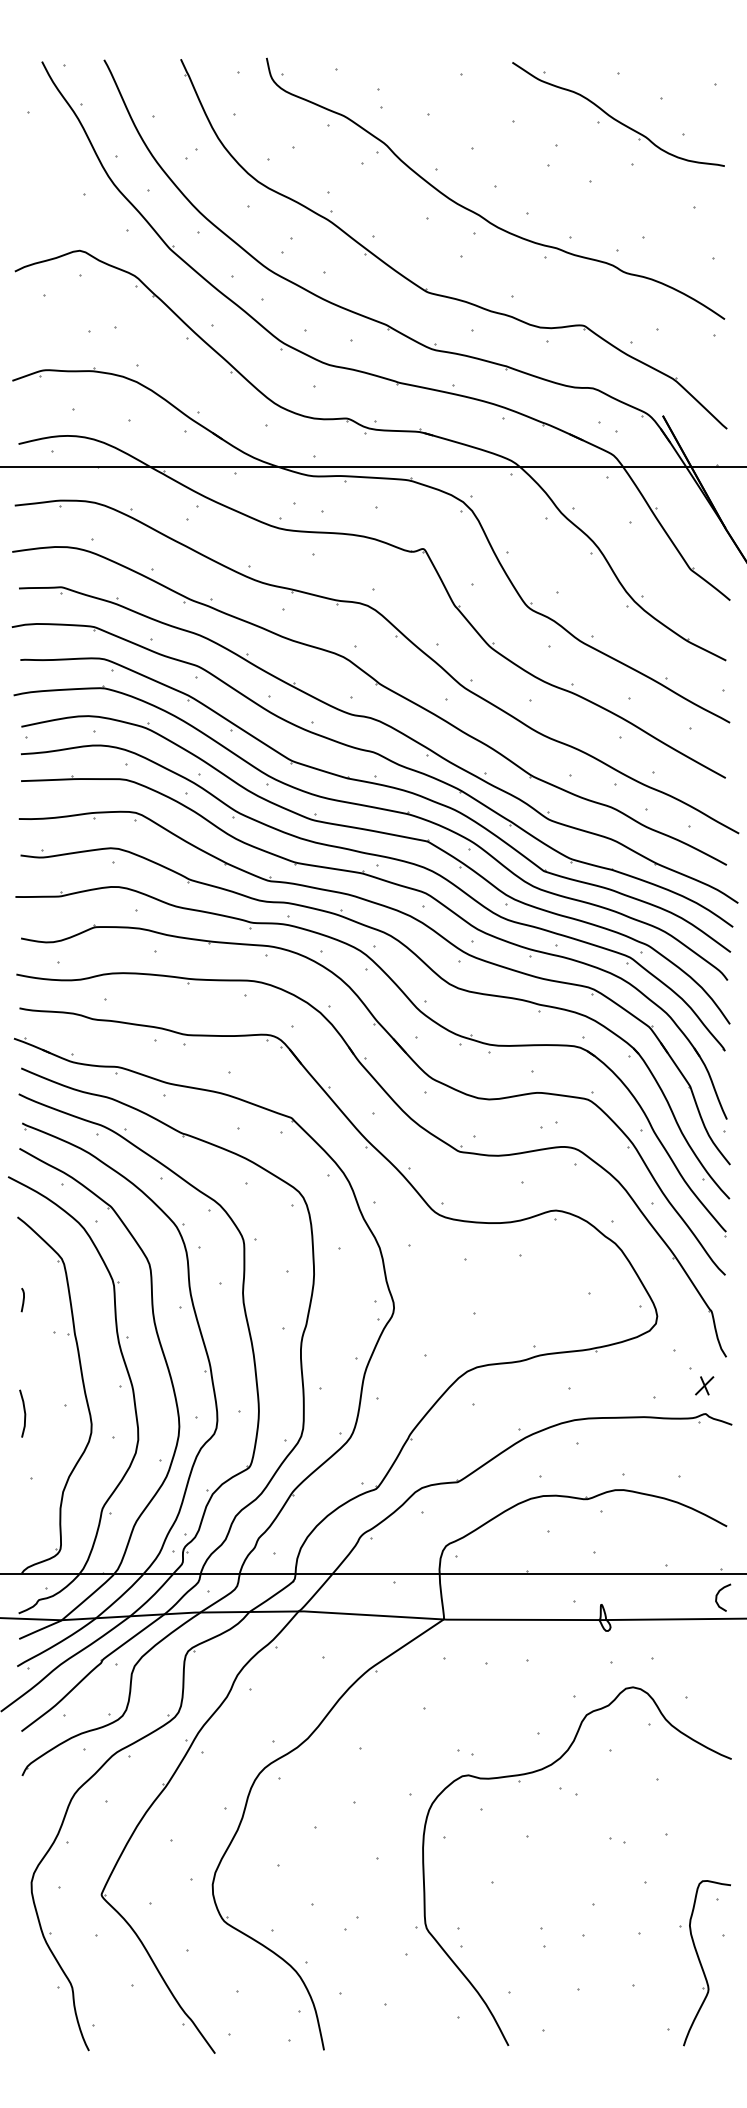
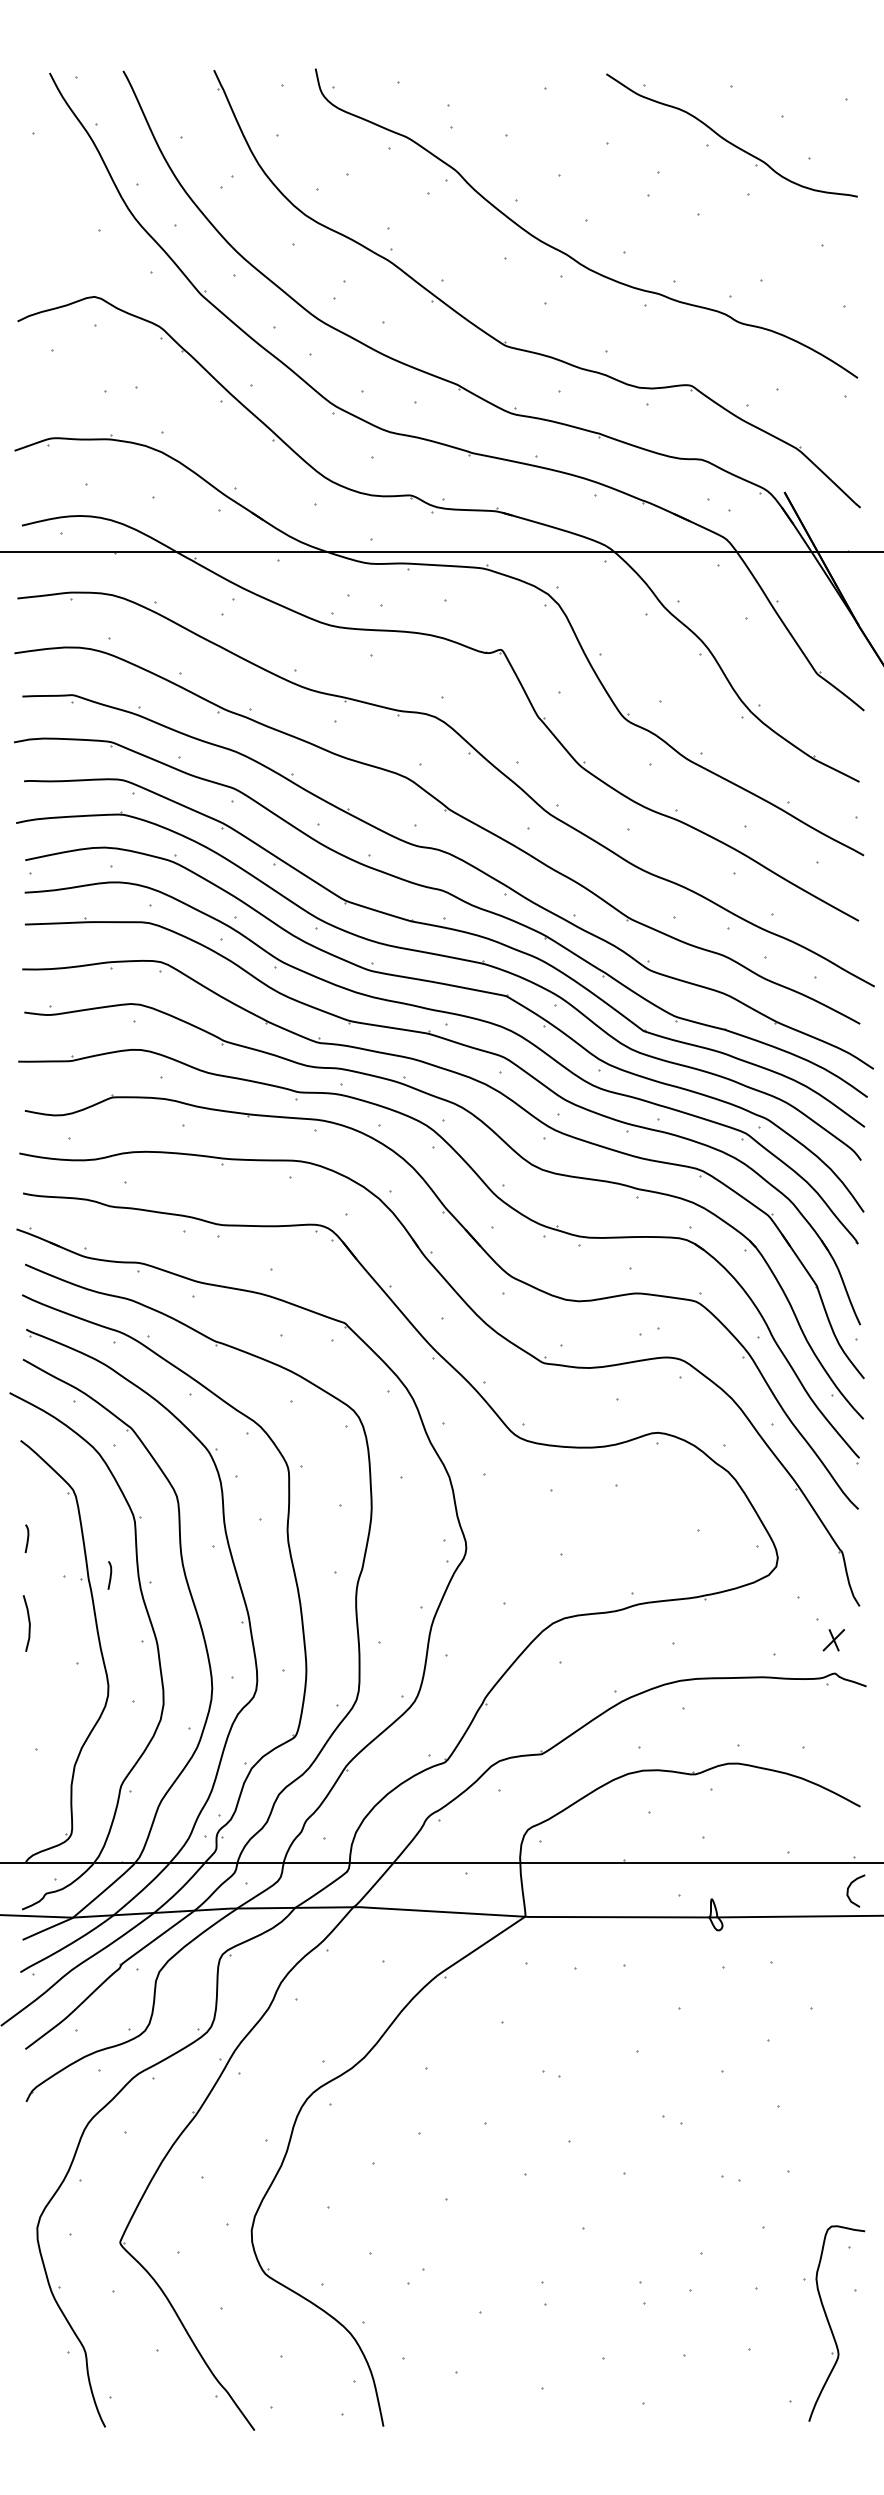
curve: (92, 1331) -> (109, 1575), added
line: (24, 1413) -> (28, 1623), moved
part: (519, 1782) -> (614, 2109), removed

